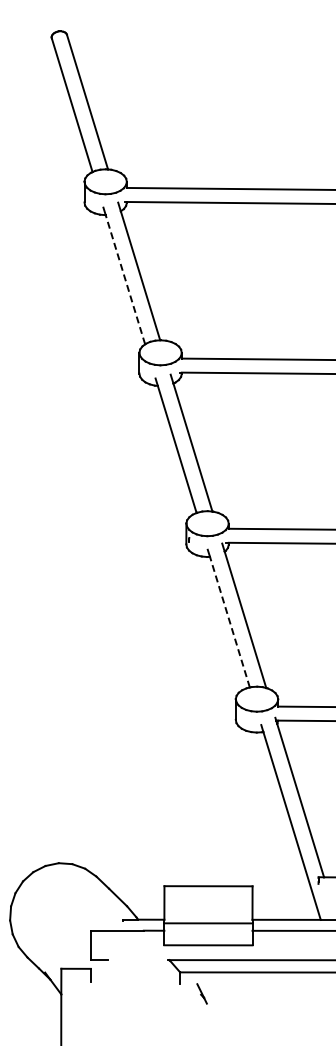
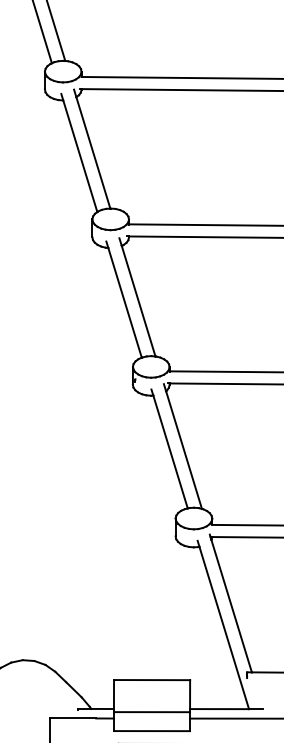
line: (125, 279) -> (80, 156), dashed -> solid
line: (229, 621) -> (170, 451), dashed -> solid

